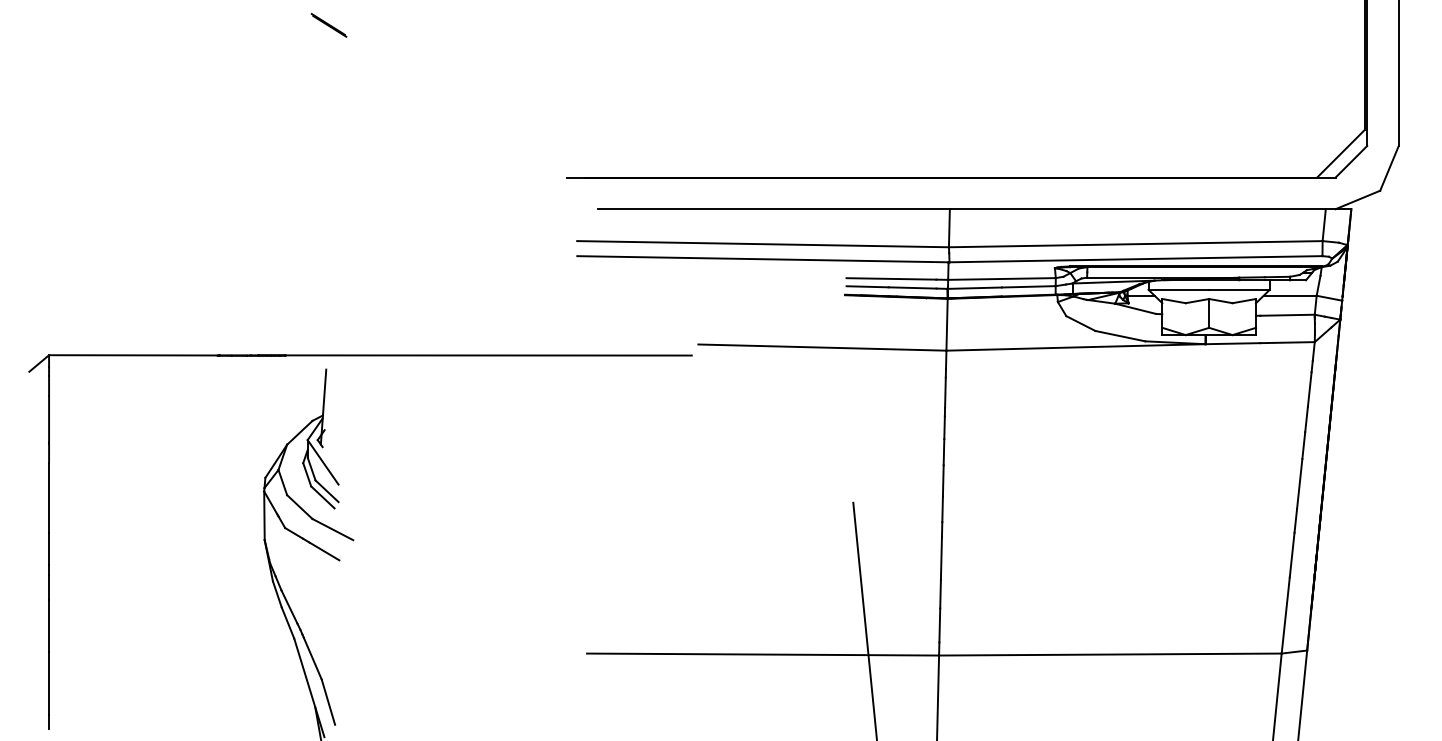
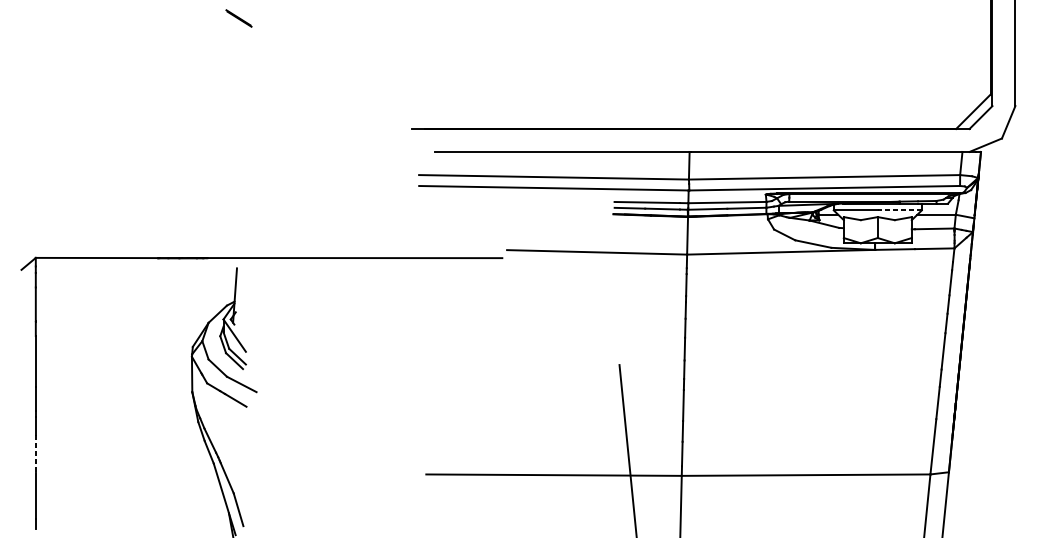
line: (1239, 289) -> (899, 210), solid -> dashed
line: (49, 625) -> (36, 454), solid -> dashed

